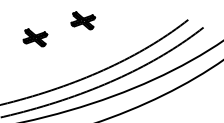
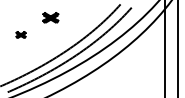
part: (34, 36) -> (20, 34), size x0.6

